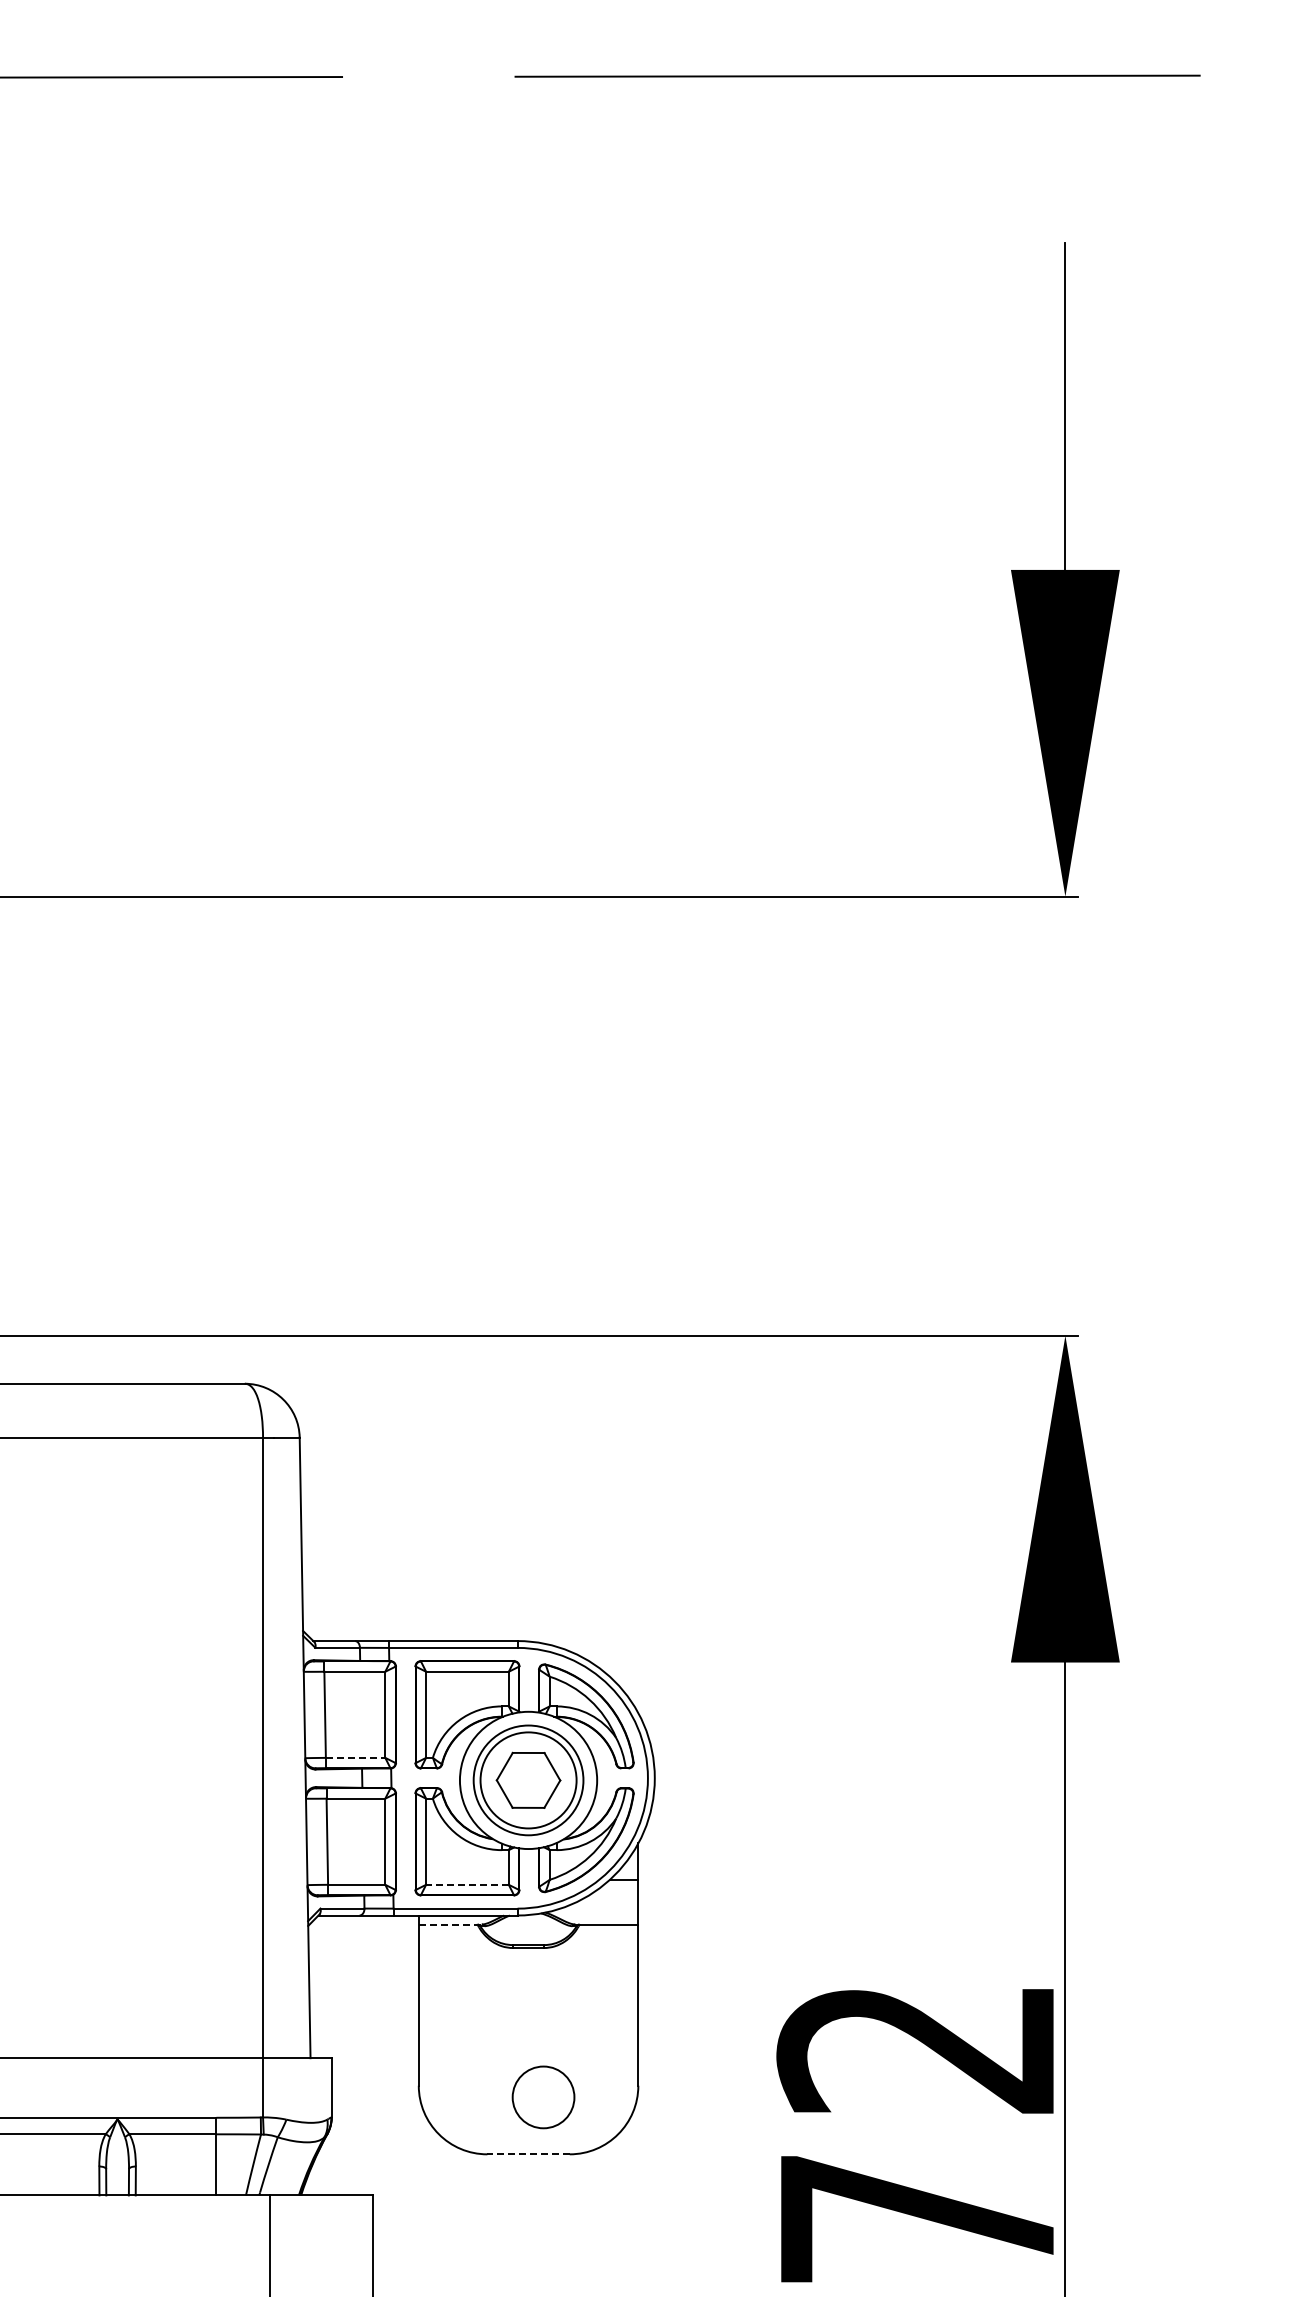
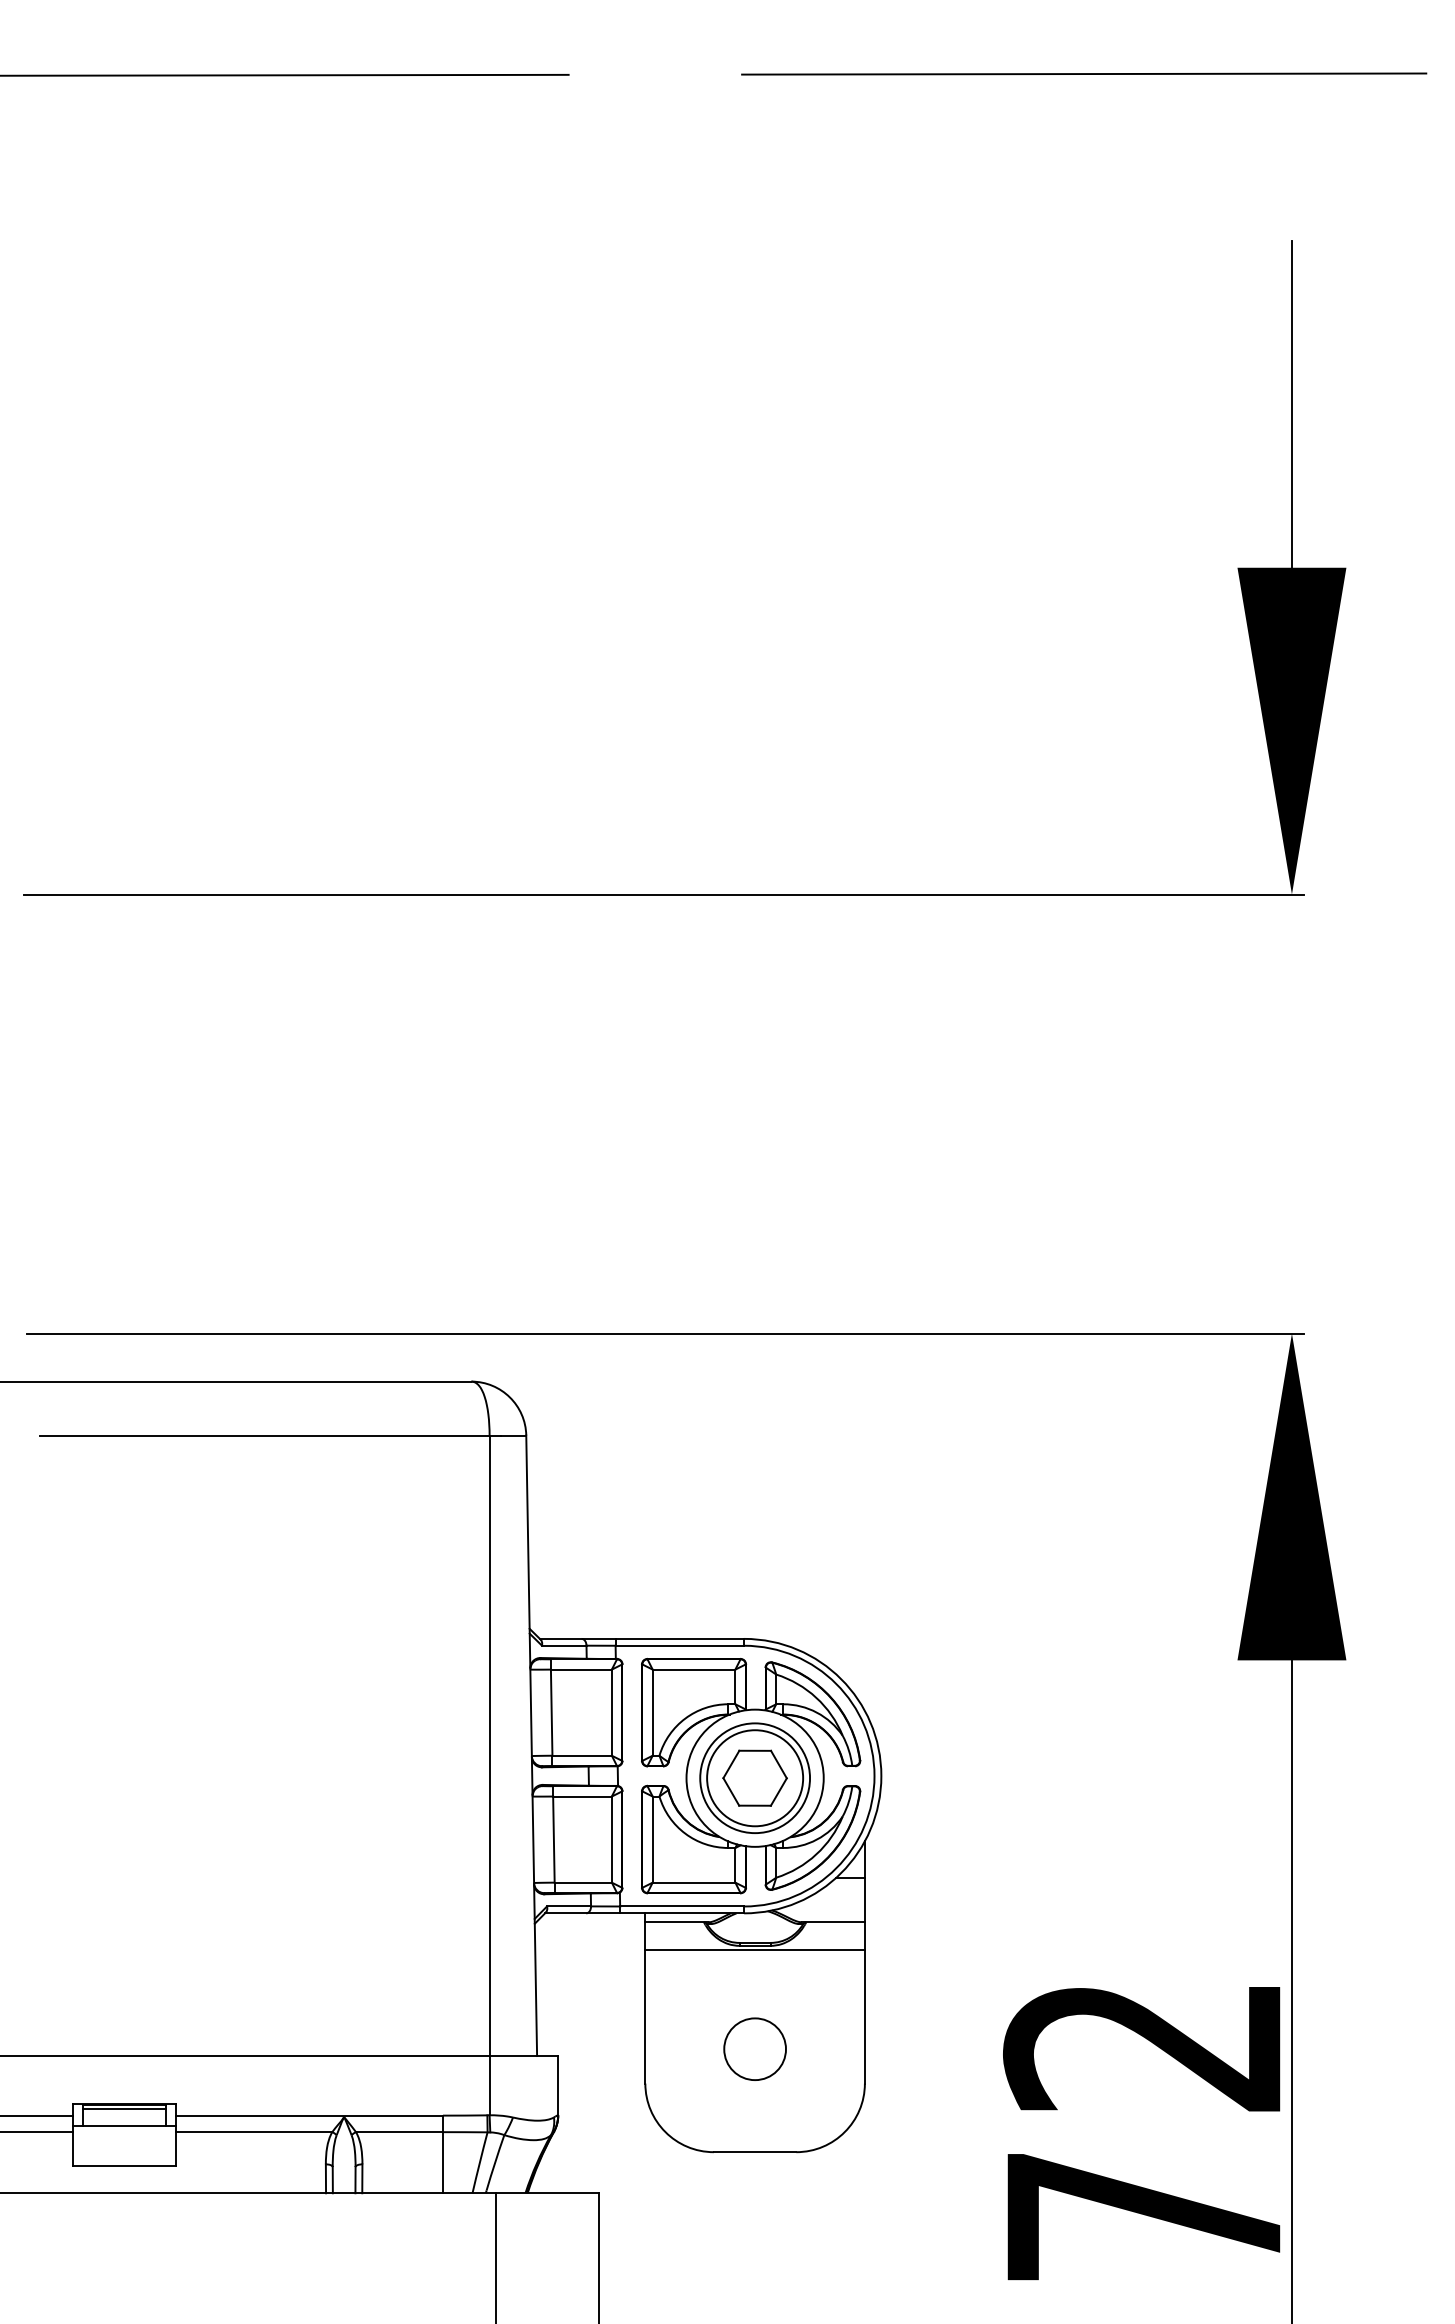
line: (355, 1757) -> (582, 1755), dashed -> solid
line: (466, 1884) -> (693, 1882), dashed -> solid
line: (449, 1924) -> (676, 1922), dashed -> solid
line: (527, 1951) -> (754, 1949), added
circle: (542, 2096) -> (754, 2048), moved
line: (527, 2154) -> (754, 2152), dashed -> solid

